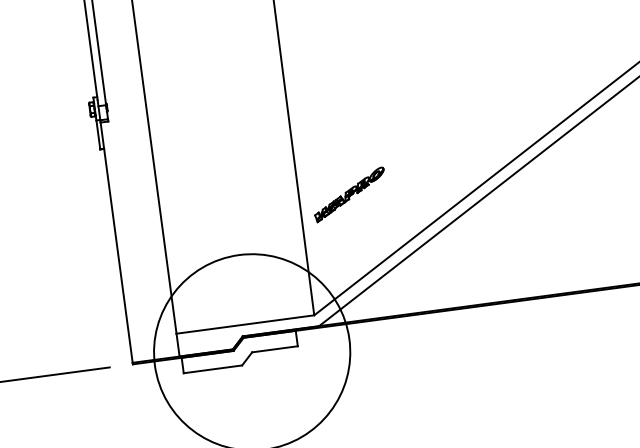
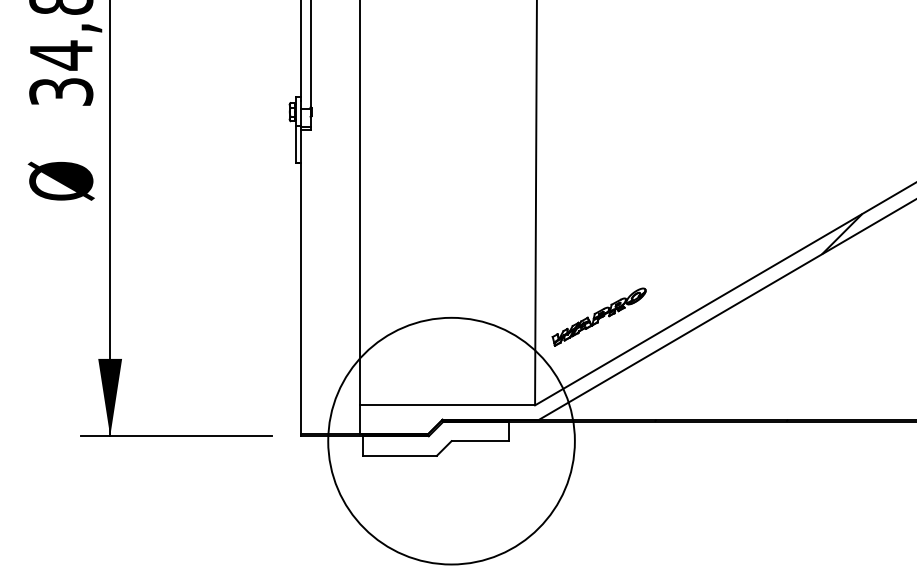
hatch: (537, 148) -> (841, 234), added
part: (349, 194) -> (598, 316), moved

